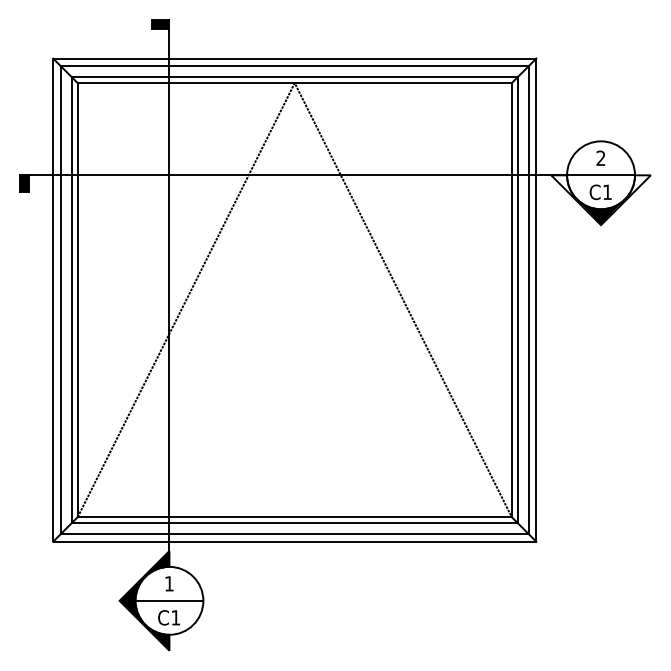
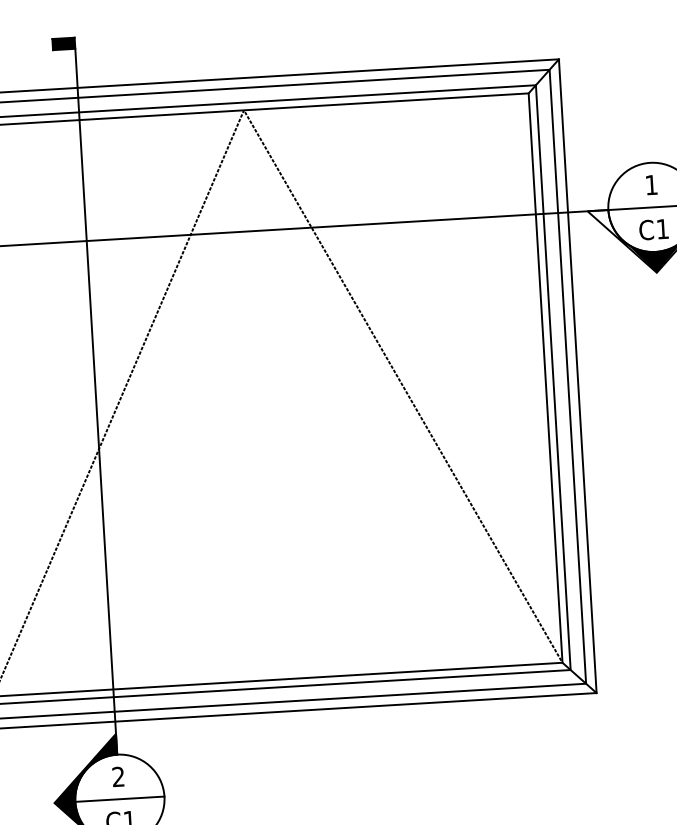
text: (600, 157) -> (650, 184), 2 -> 1
text: (168, 583) -> (117, 776), 1 -> 2

